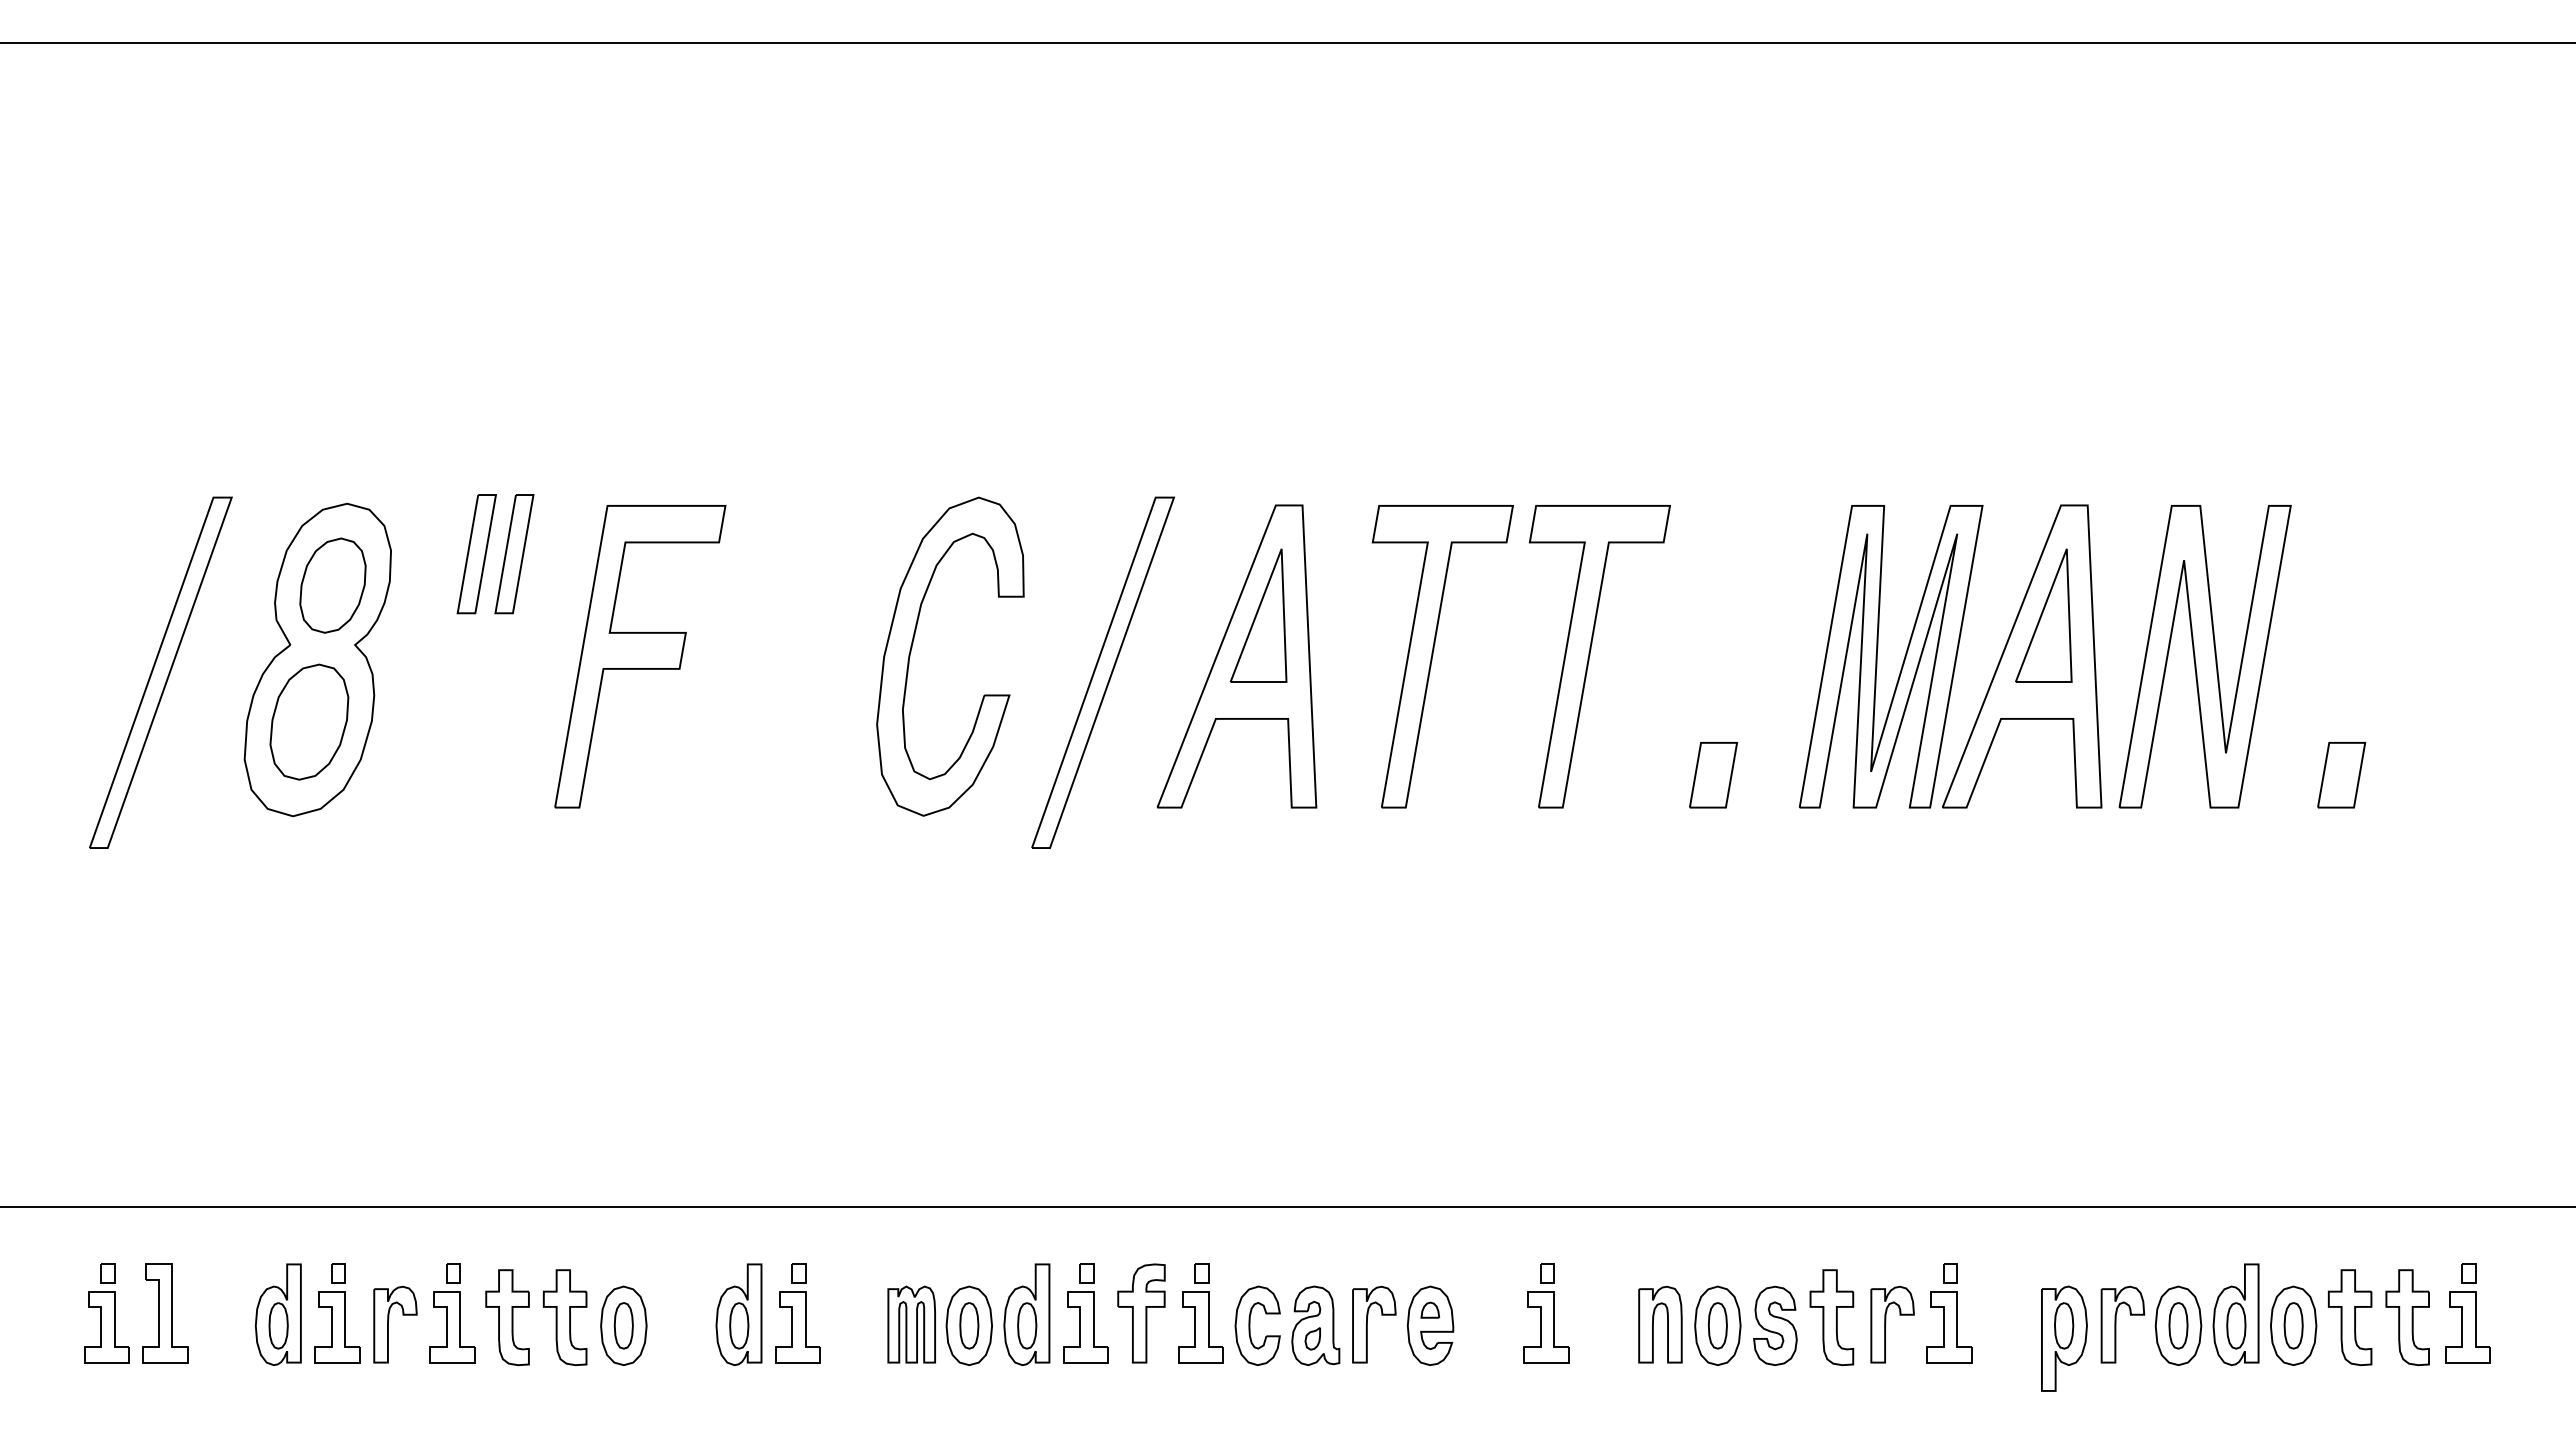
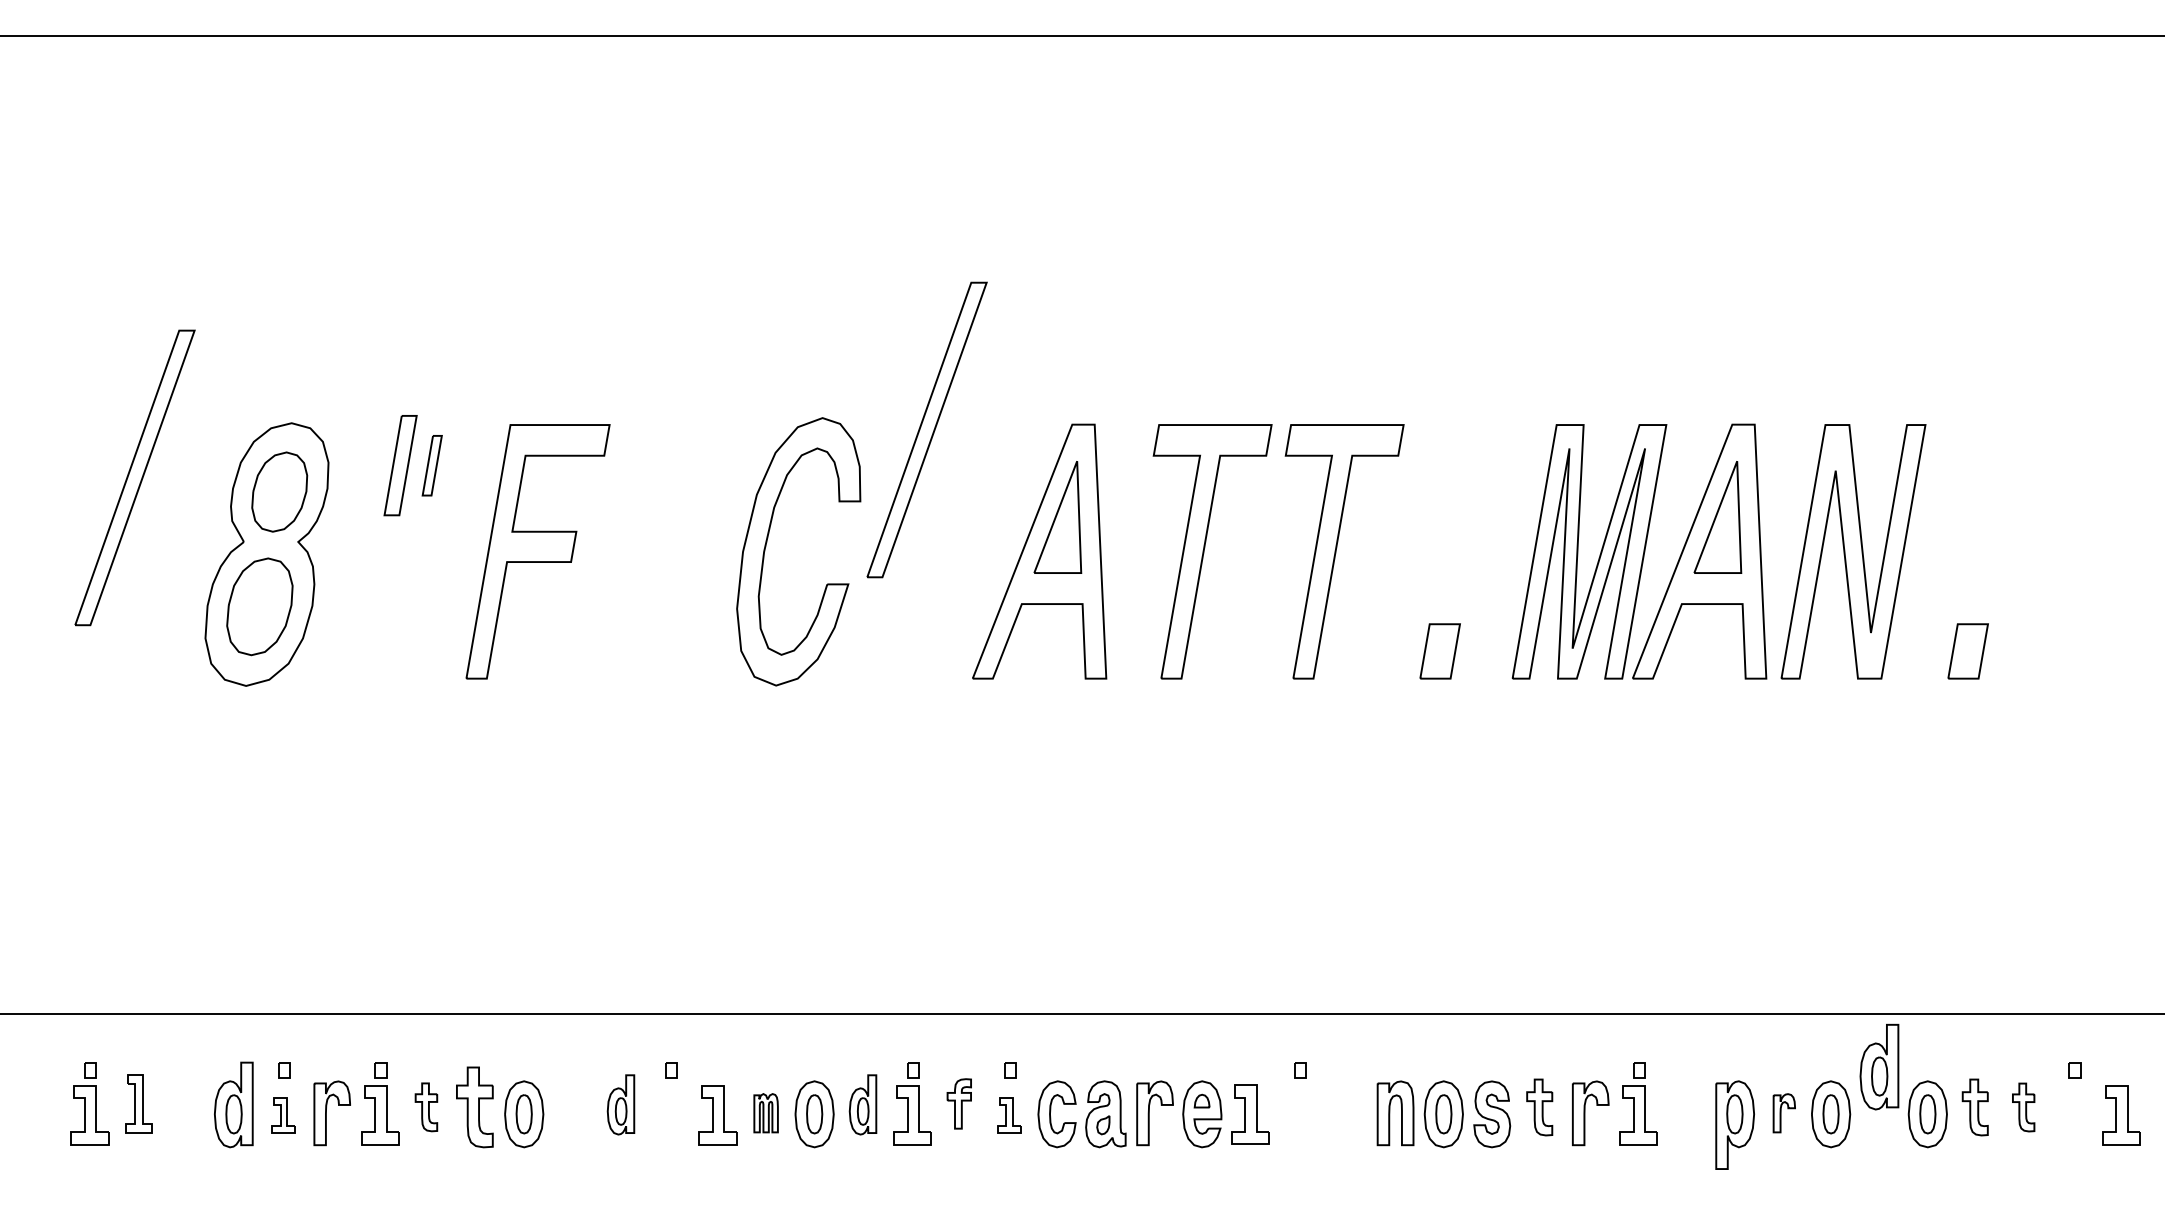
part: (514, 554) -> (432, 465), size x0.6
part: (160, 672) -> (134, 477), moved
part: (1102, 672) -> (926, 429), moved
part: (165, 1313) -> (138, 1103), size x0.7
part: (1141, 1313) -> (959, 1103), size x0.6
part: (738, 1314) -> (620, 1104), size x0.7
part: (1026, 1314) -> (862, 1104), size x0.7
part: (2235, 1314) -> (1878, 1066), moved
part: (507, 1317) -> (426, 1107), size x0.6
part: (1831, 1317) -> (1539, 1107), size x0.7
part: (2349, 1317) -> (1974, 1107), size x0.7
part: (2407, 1317) -> (2023, 1107), size x0.6
part: (911, 1324) -> (766, 1113), size x0.6
part: (2122, 1324) -> (1783, 1113), size x0.6
part: (337, 1327) -> (283, 1115), size x0.6
part: (797, 1327) -> (717, 1115), moved
part: (1200, 1327) -> (1008, 1115), size x0.6
part: (1546, 1327) -> (1250, 1114), moved
part: (2467, 1327) -> (2121, 1115), moved

